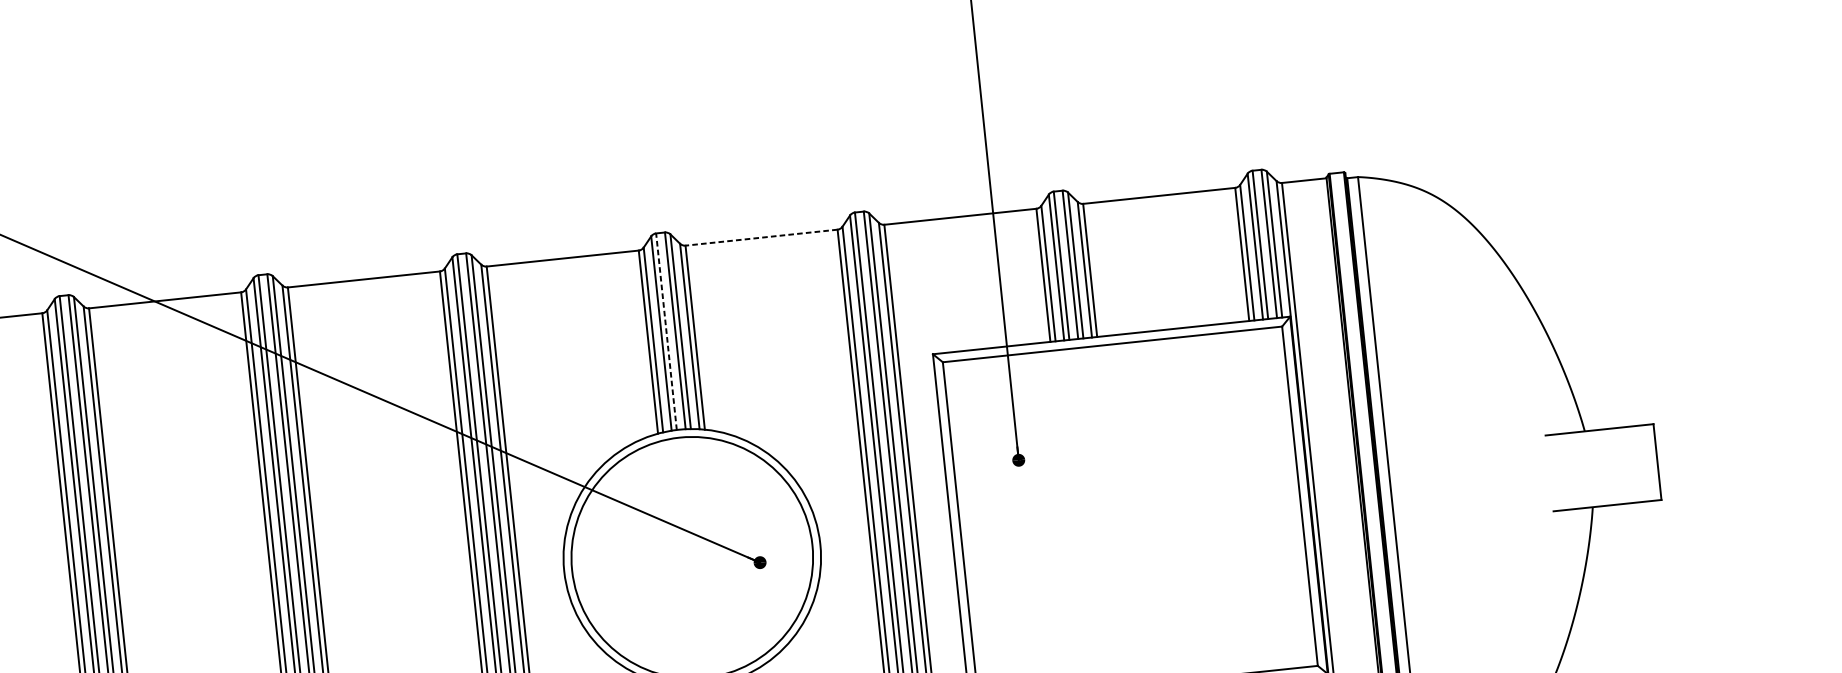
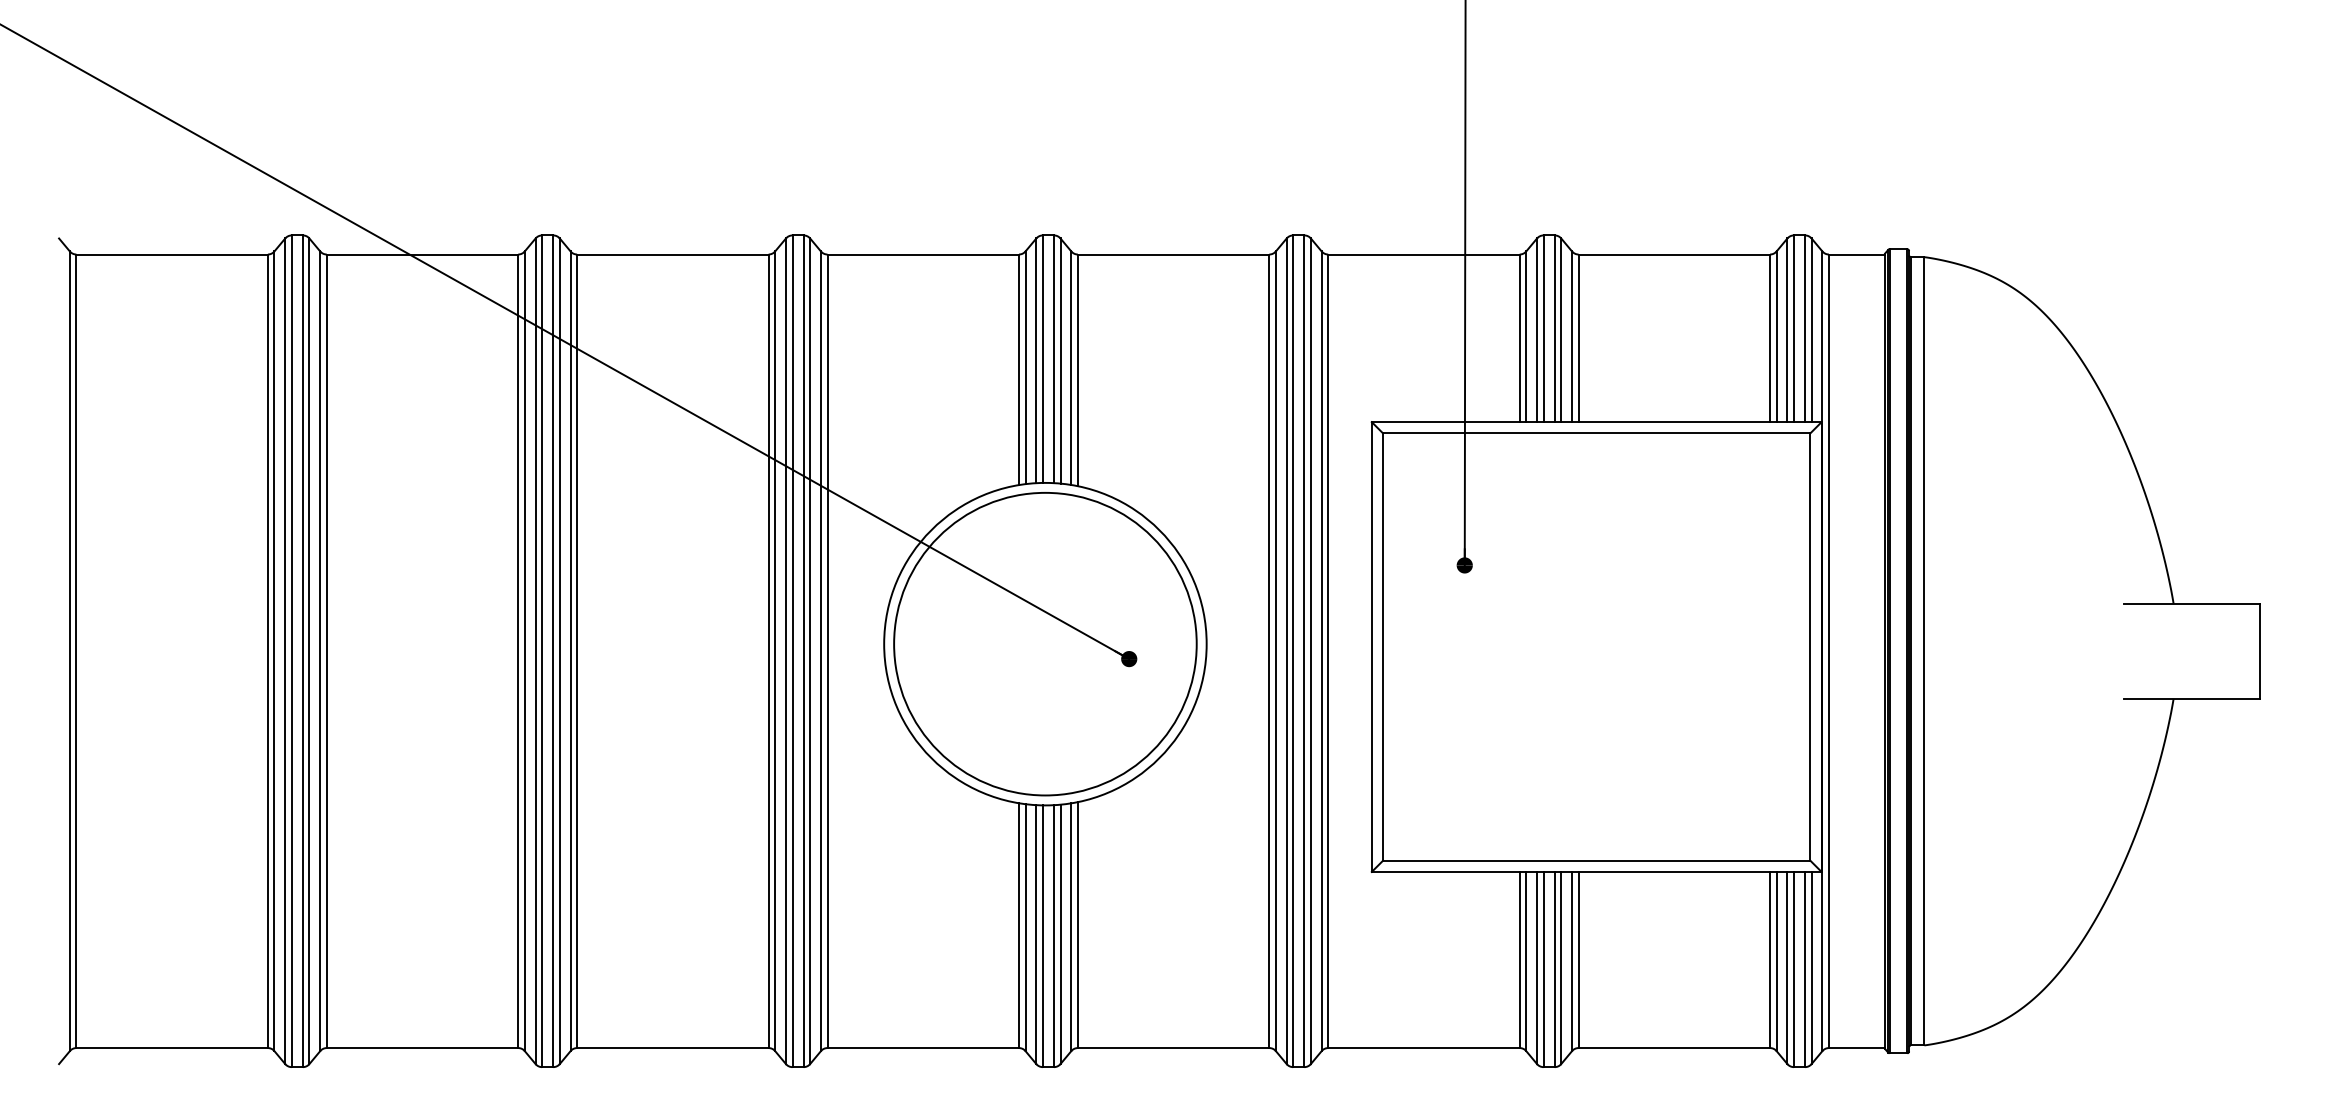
line: (761, 237) -> (1173, 254), dashed -> solid
line: (666, 331) -> (1042, 359), dashed -> solid

